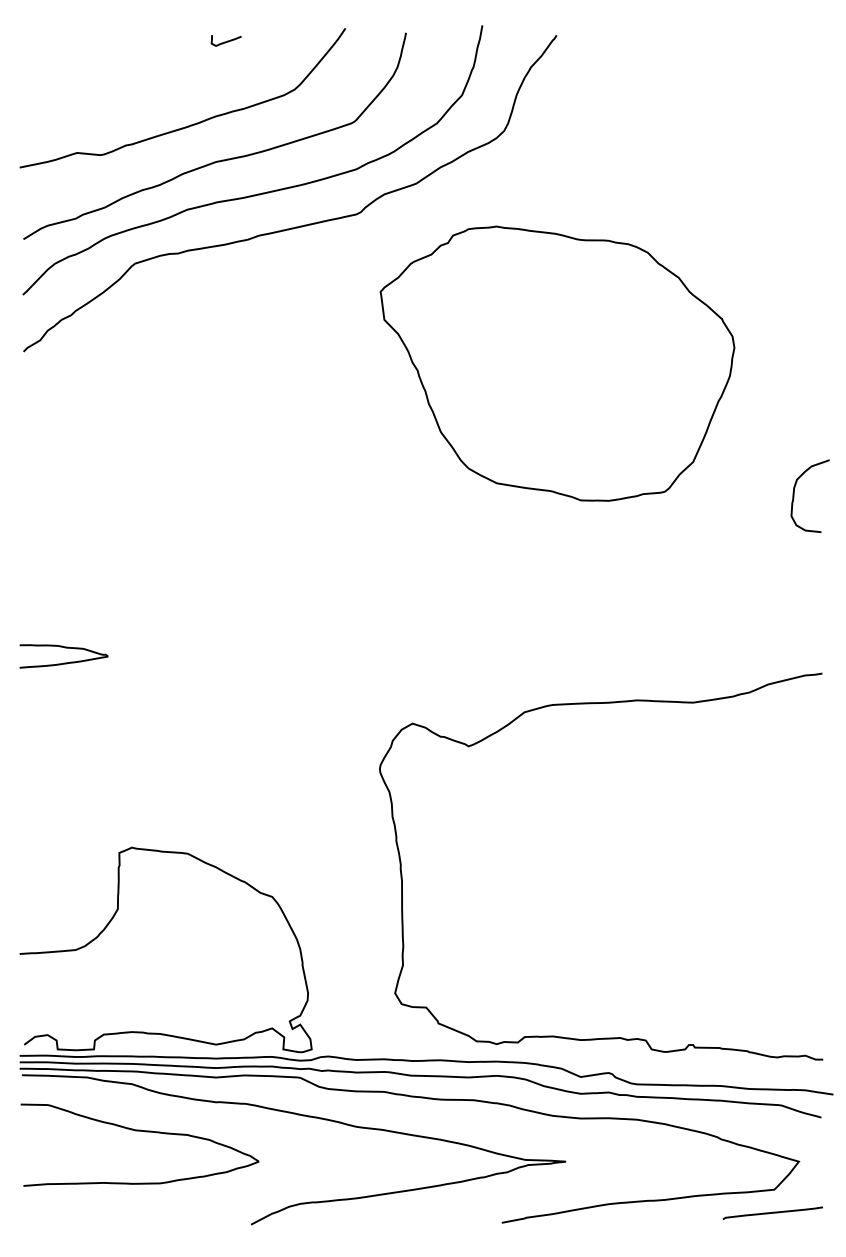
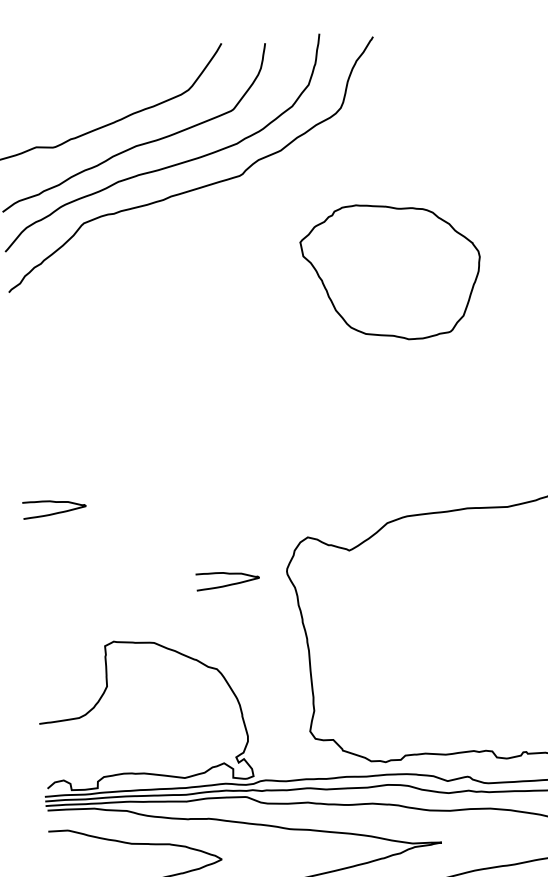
curve: (225, 41) -> (136, 59), removed
part: (557, 363) -> (391, 271), size x0.7
curve: (296, 780) -> (227, 584), added

